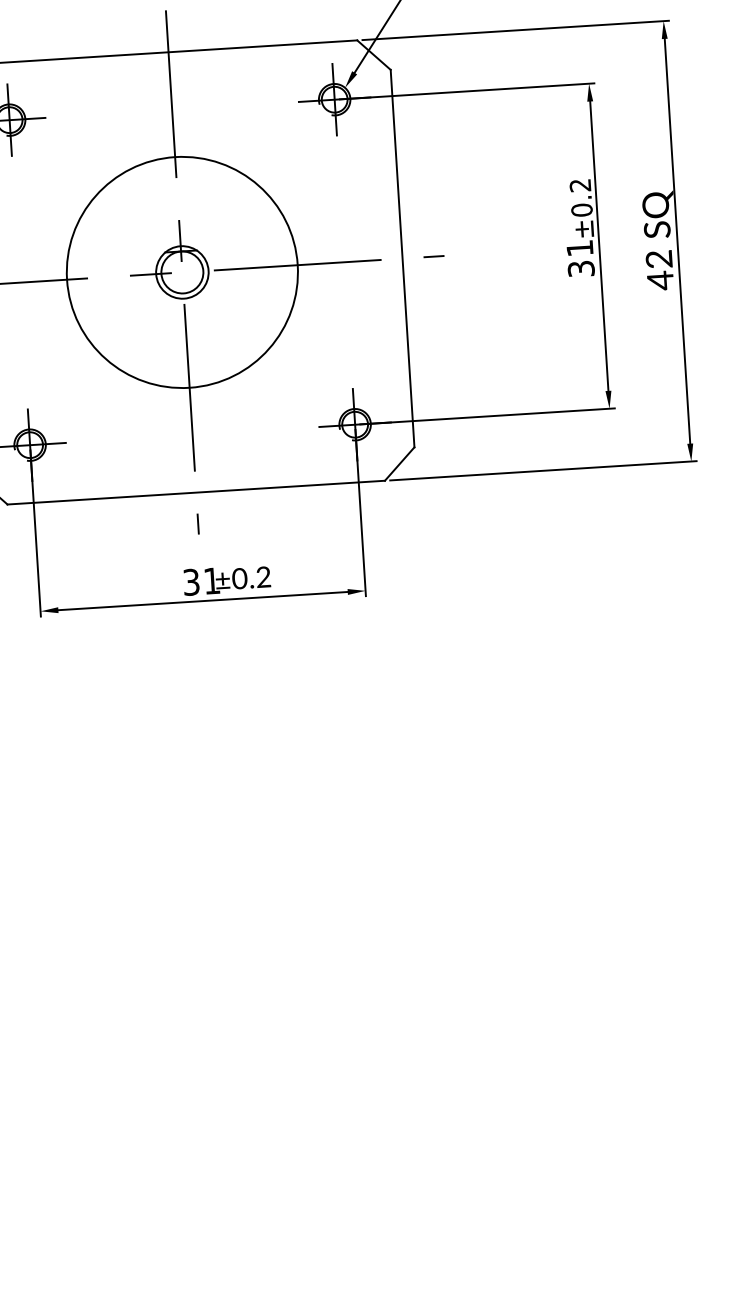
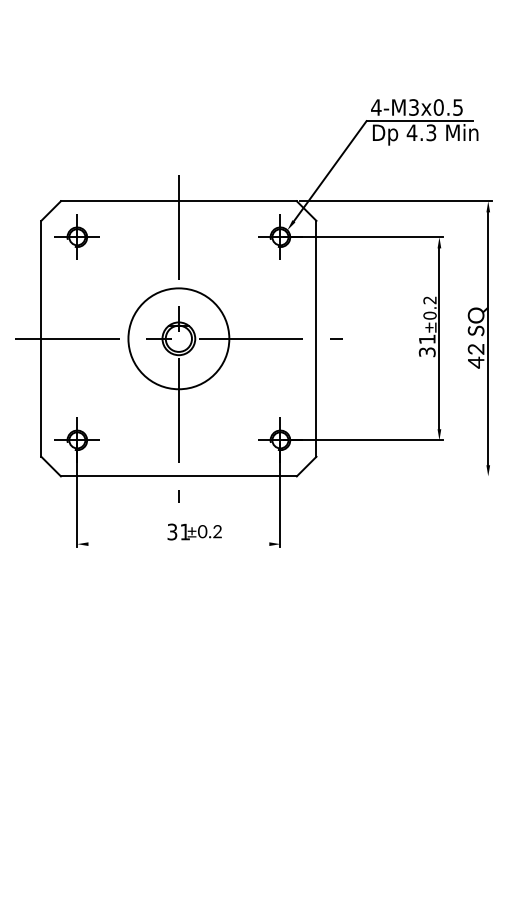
circle: (181, 271) -> (178, 338), size x0.7
line: (542, 470) -> (395, 476), removed
line: (202, 601) -> (178, 544), removed

